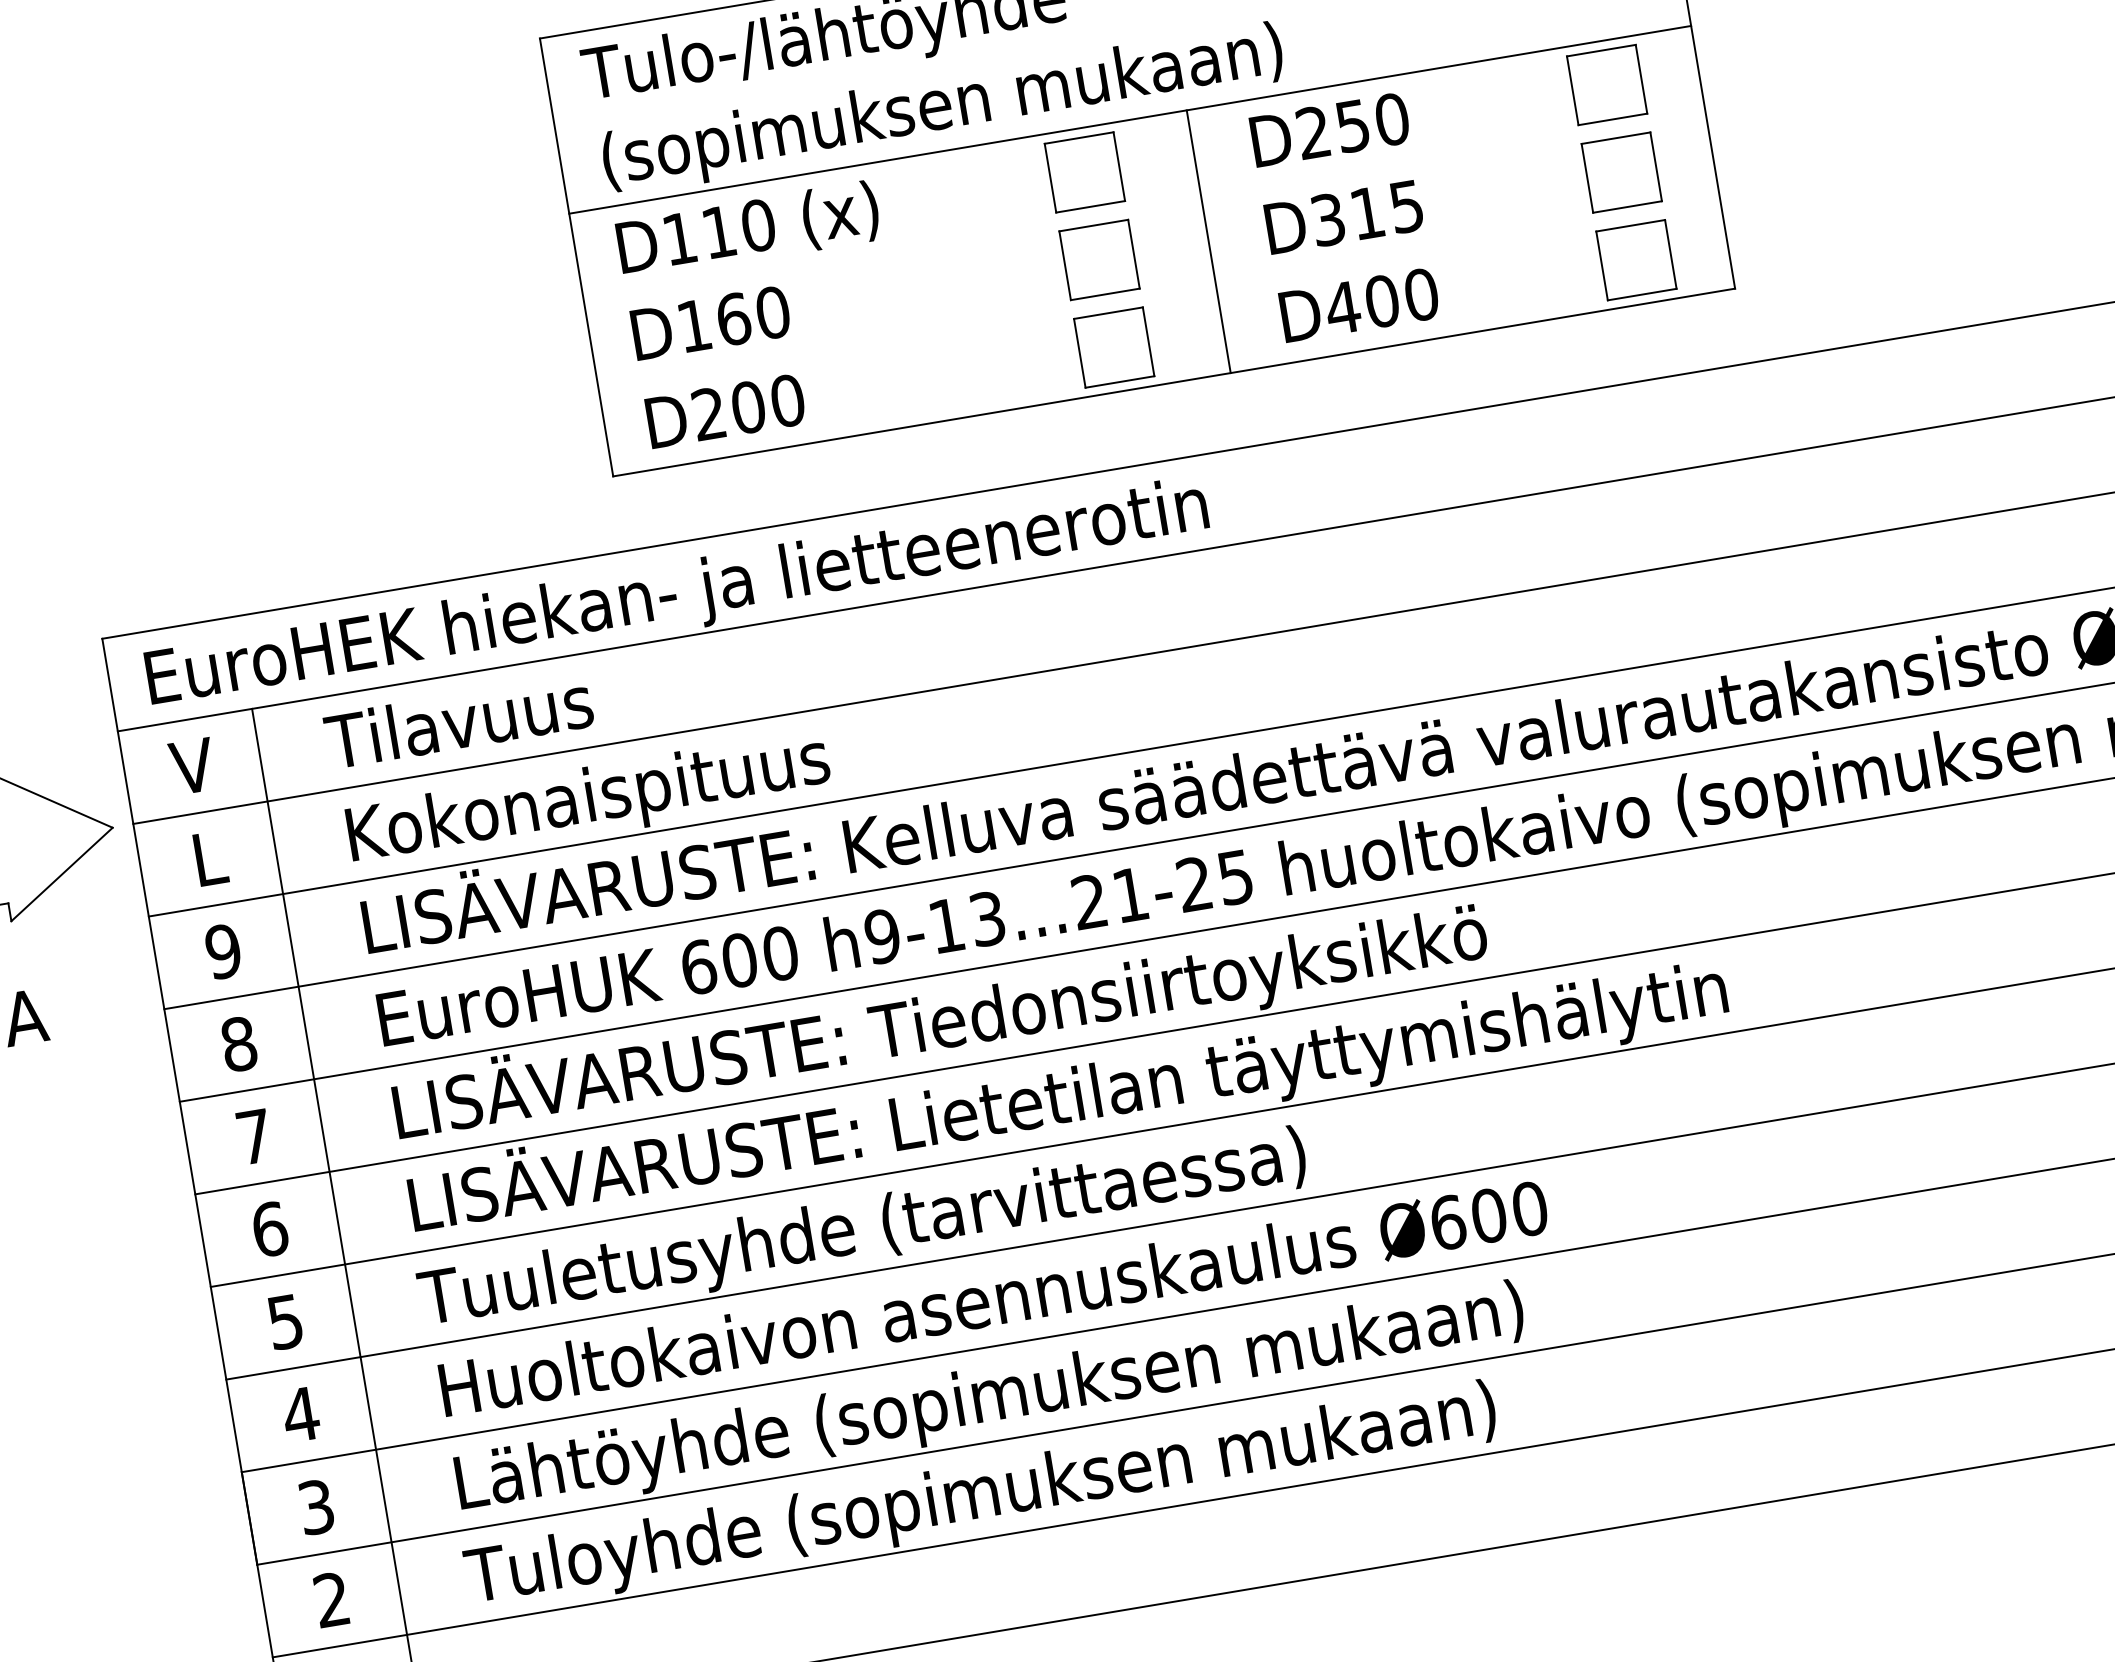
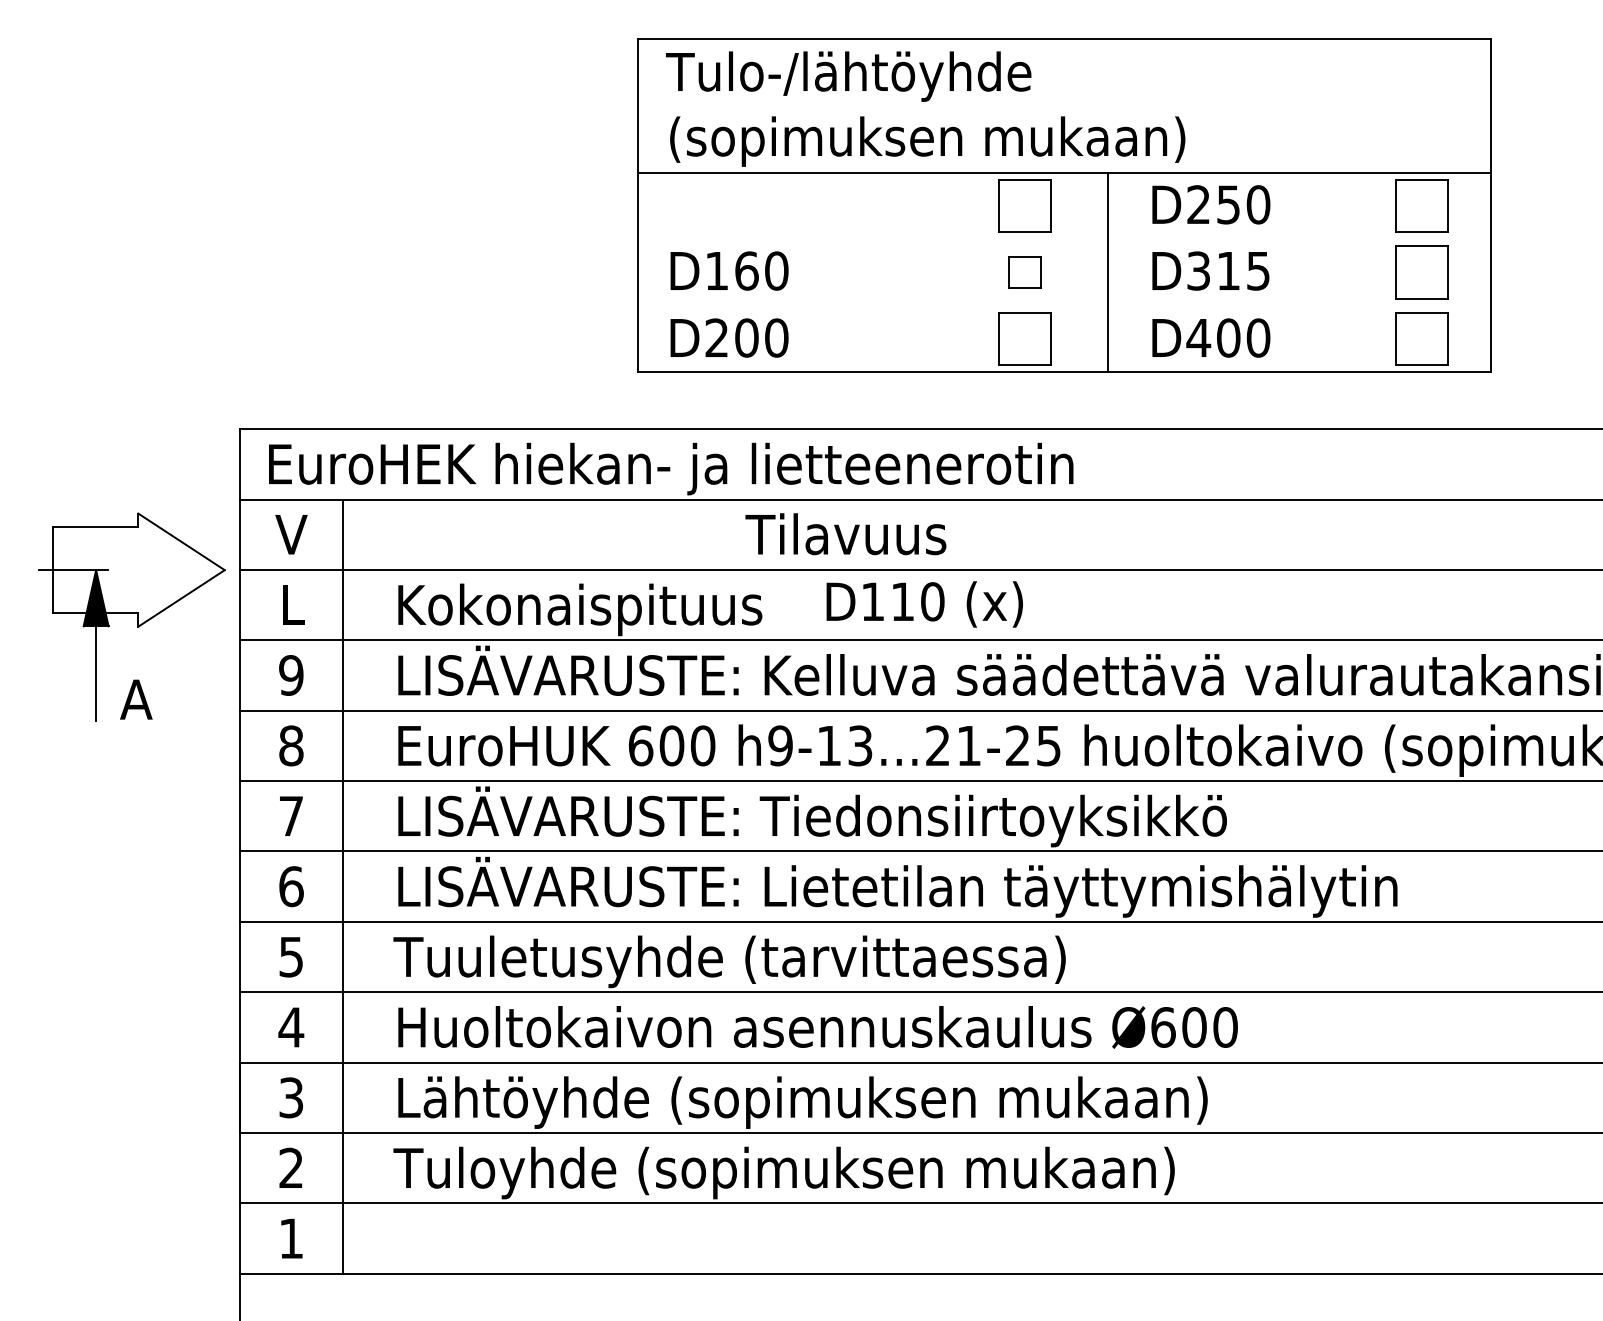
text: (748, 230) -> (924, 604), moved
part: (1099, 260) -> (1024, 272), size x0.6
text: (458, 721) -> (845, 534), moved

